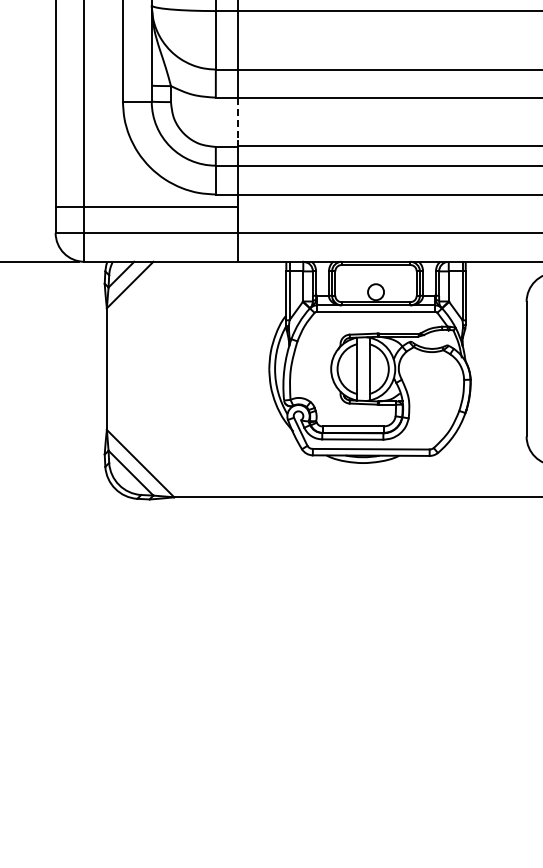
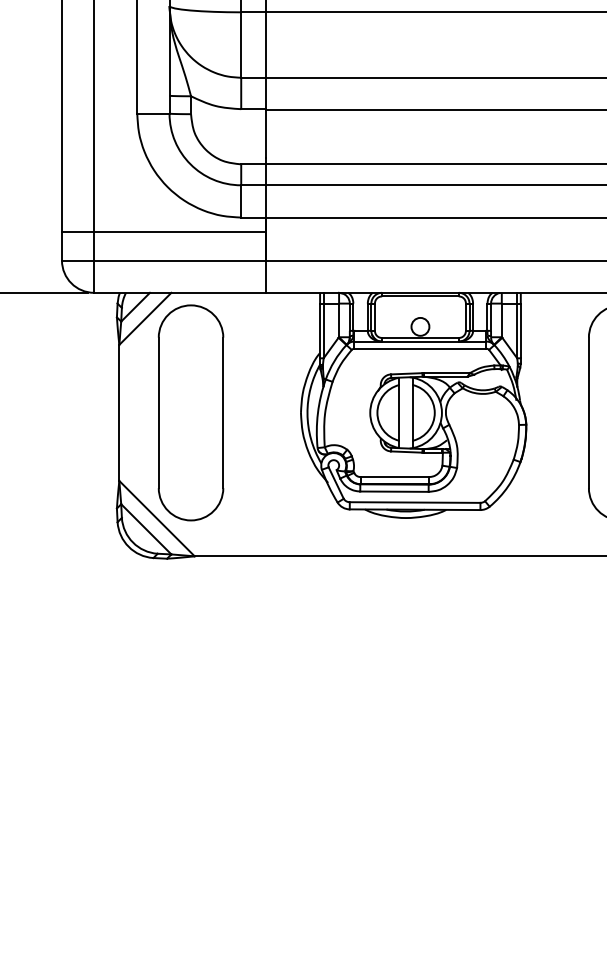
line: (238, 120) -> (266, 134), dashed -> solid
part: (170, 369) -> (190, 413), added

